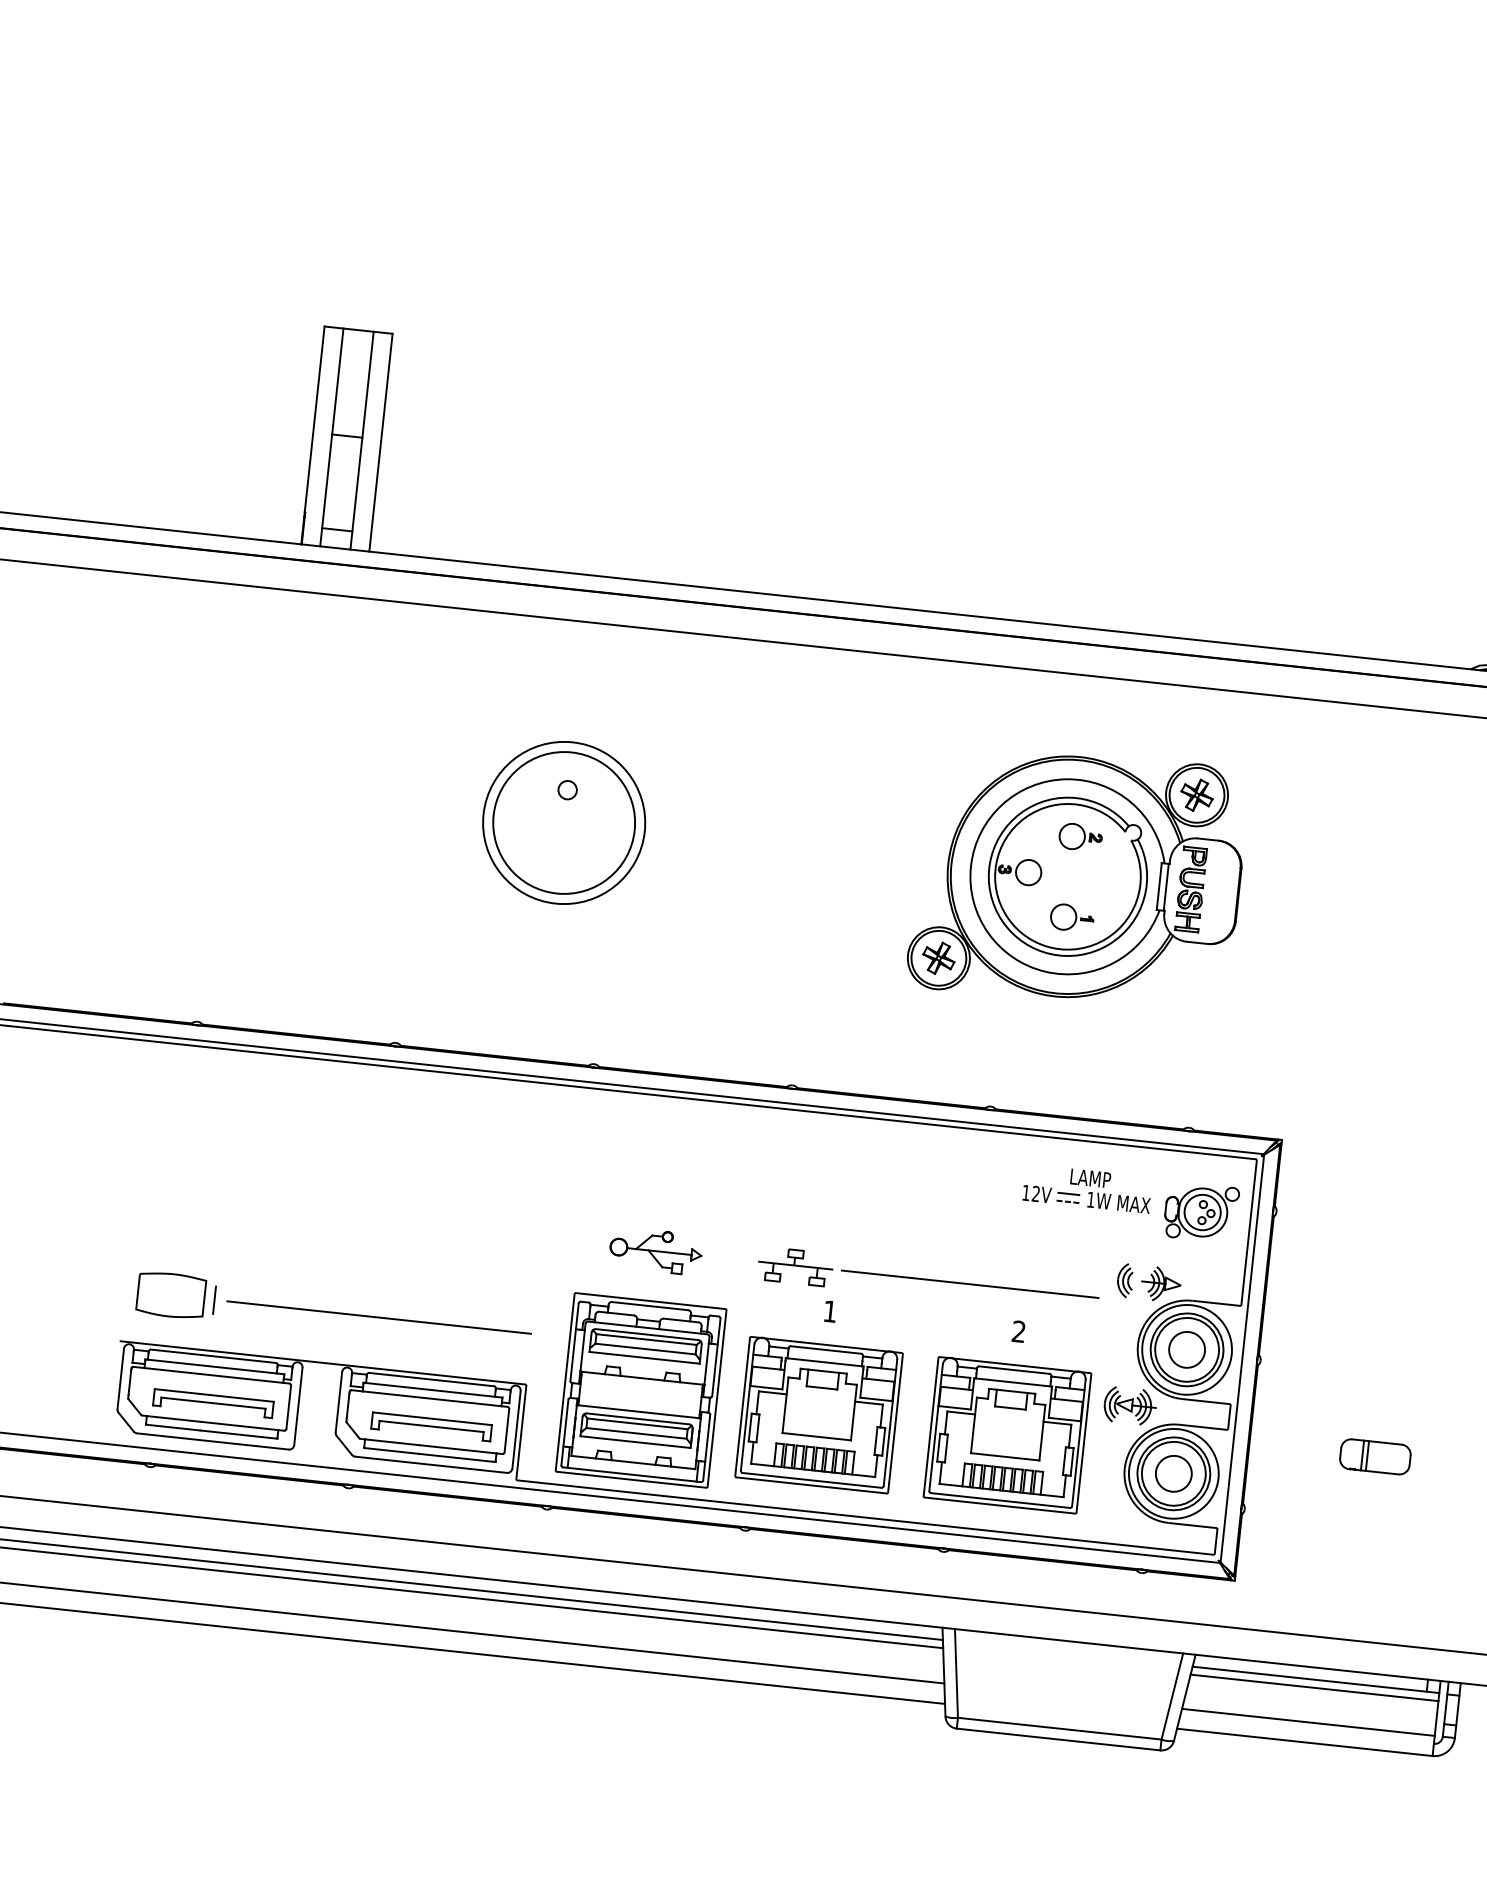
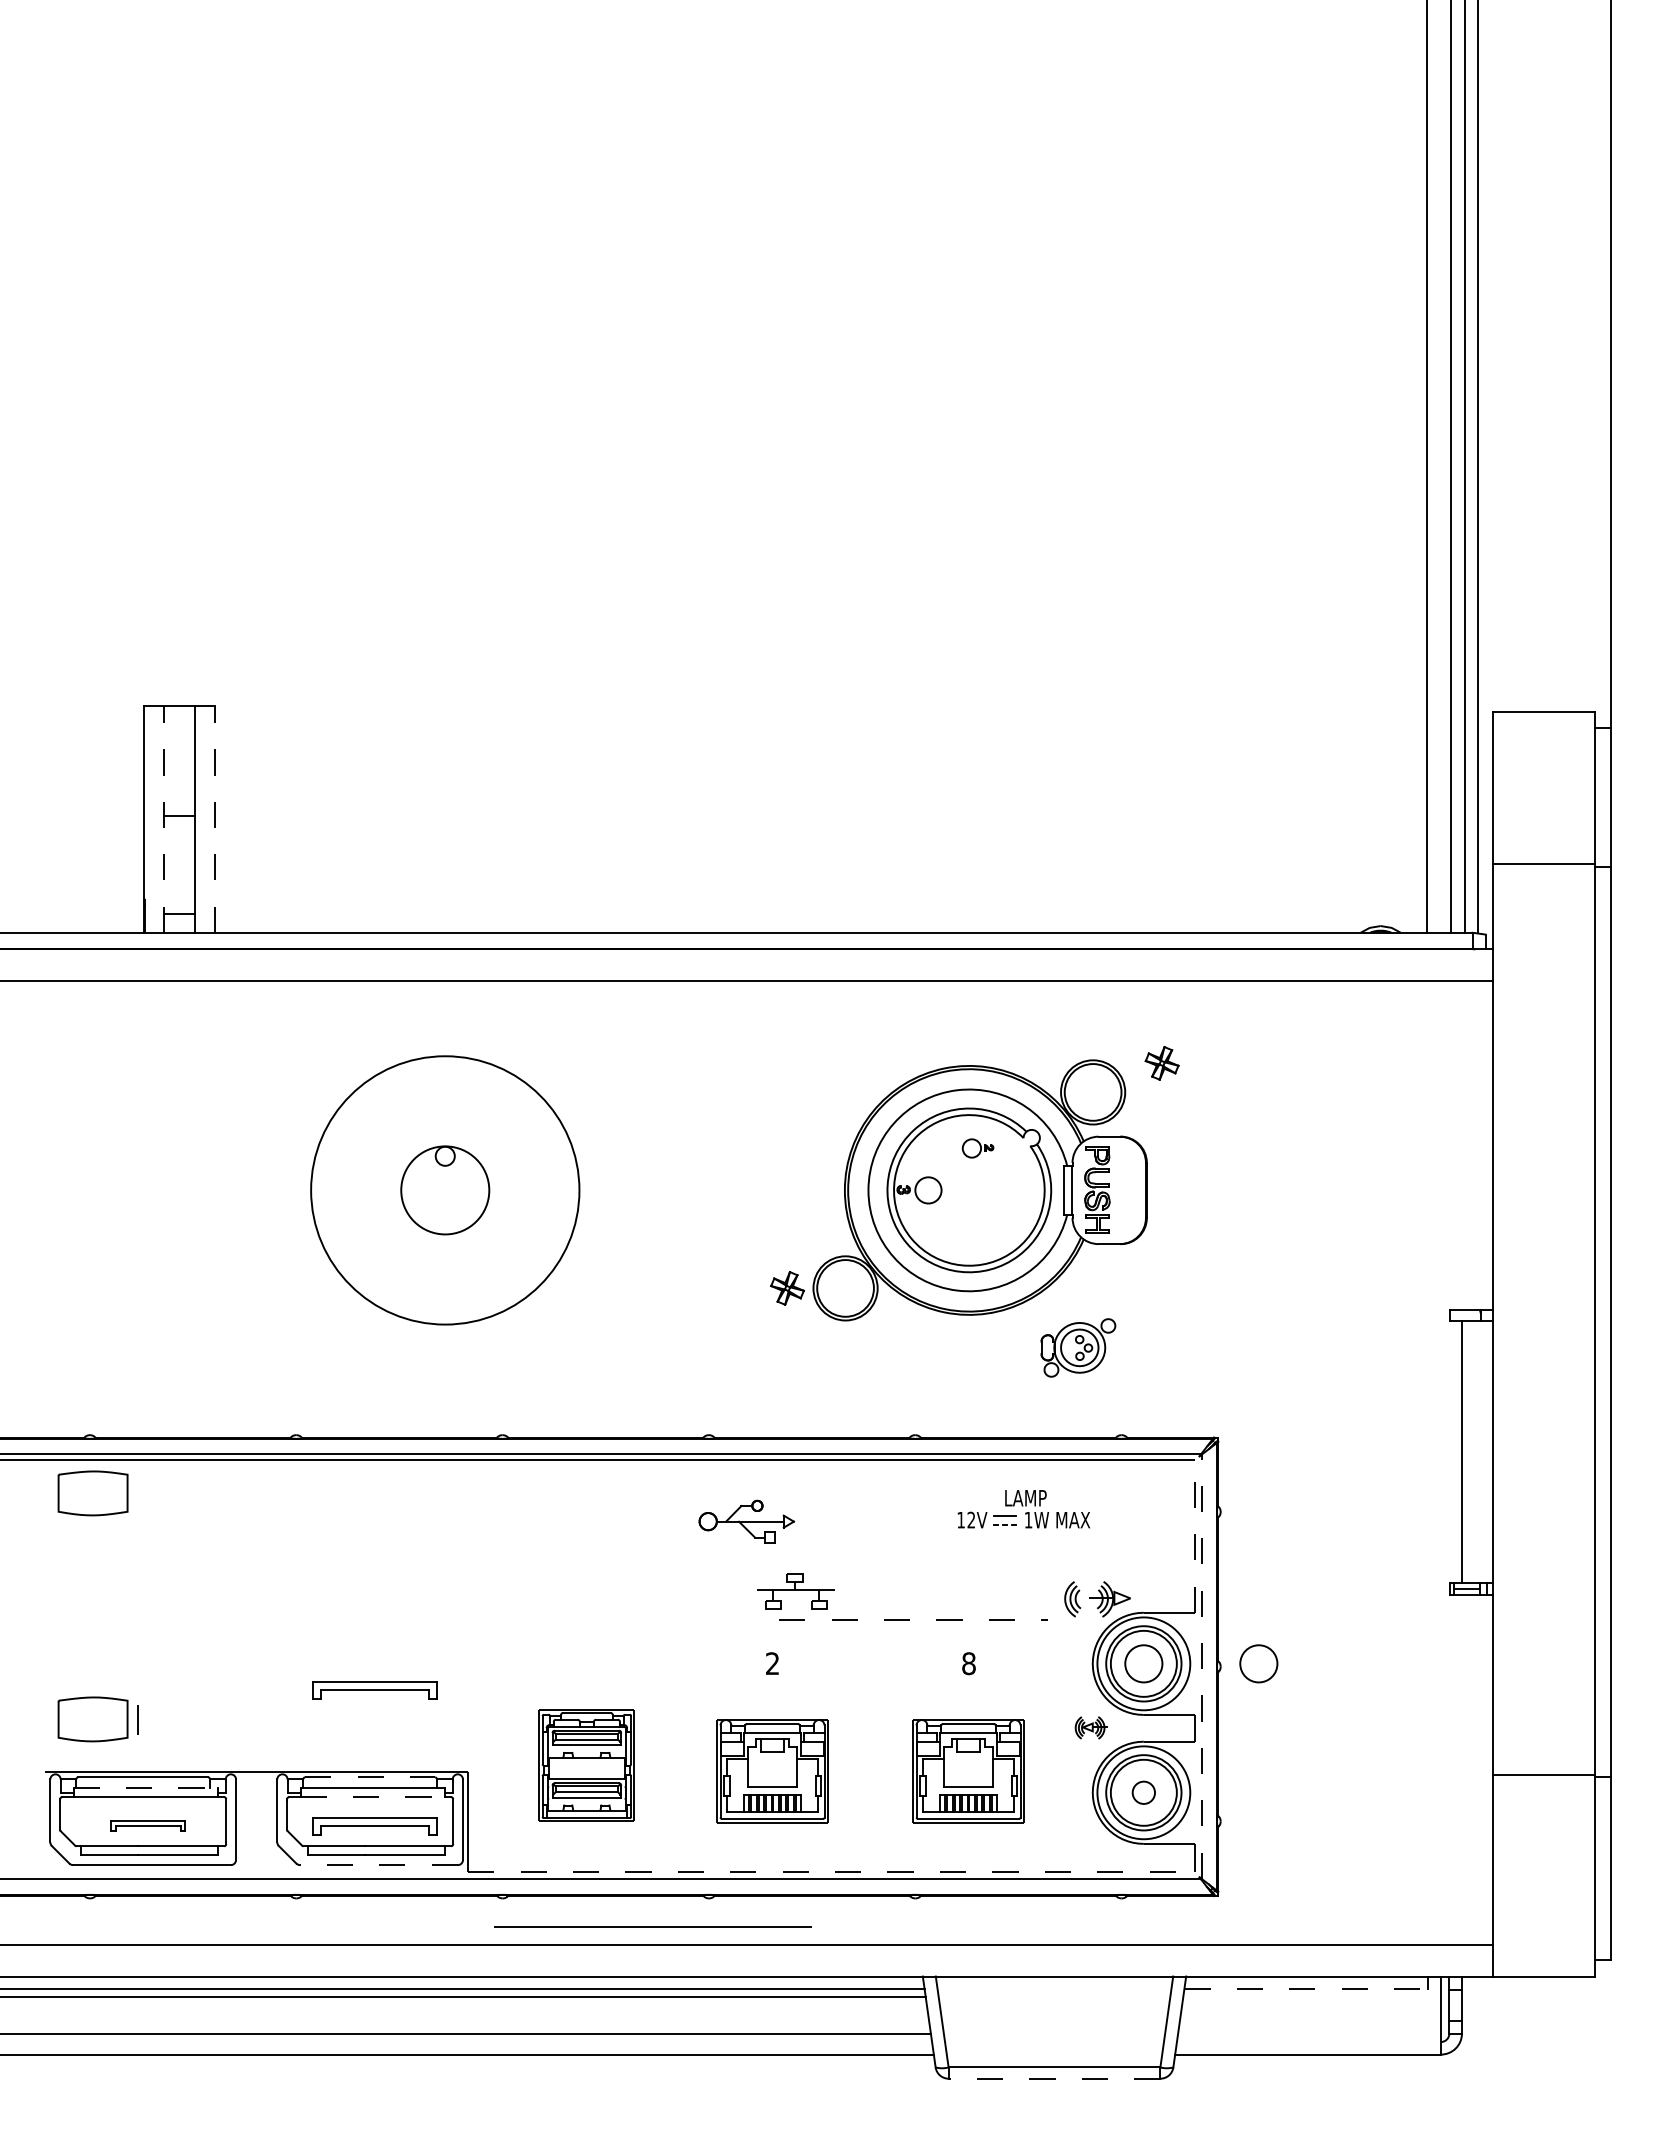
line: (331, 436) -> (163, 818), solid -> dashed
line: (381, 441) -> (215, 818), solid -> dashed
part: (1196, 795) -> (1161, 1063), moved
circle: (563, 822) -> (444, 1190), size x0.6
circle: (564, 823) -> (445, 1190), size x1.6
part: (1080, 837) -> (977, 1148), size x0.7
part: (1071, 918) -> (977, 1232), removed
part: (938, 958) -> (787, 1288), moved
part: (193, 1078) -> (92, 1493), added
part: (1201, 1212) -> (1078, 1347), moved
line: (1248, 1232) -> (1194, 1536), solid -> dashed
part: (655, 1250) -> (746, 1521), moved
part: (795, 1266) -> (795, 1591), moved
line: (971, 1284) -> (914, 1620), solid -> dashed
part: (444, 1296) -> (374, 1690), added
text: (830, 1311) -> (772, 1663), 1 -> 2
line: (378, 1316) -> (652, 1926), moved
text: (1018, 1331) -> (968, 1663), 2 -> 8
line: (1242, 1358) -> (1201, 1666), solid -> dashed
circle: (1297, 1361) -> (1258, 1663), added
line: (215, 1367) -> (146, 1788), solid -> dashed
line: (431, 1379) -> (370, 1777), solid -> dashed
part: (640, 1390) -> (586, 1765), size x0.6
line: (432, 1399) -> (373, 1797), solid -> dashed
part: (212, 1403) -> (147, 1826), size x0.6
part: (1130, 1405) -> (1091, 1727), size x0.6
part: (819, 1415) -> (772, 1771), size x0.7
part: (1007, 1435) -> (968, 1771), size x0.7
part: (1375, 1456) -> (1349, 1752), removed
line: (430, 1465) -> (378, 1865), solid -> dashed
circle: (1173, 1473) -> (1143, 1792), size x0.6
line: (866, 1517) -> (832, 1871), solid -> dashed
line: (1316, 1680) -> (1313, 1989), solid -> dashed
line: (1314, 1687) -> (1312, 1997), removed
line: (1308, 1722) -> (1309, 2033), removed
line: (1058, 1739) -> (1054, 2078), solid -> dashed

